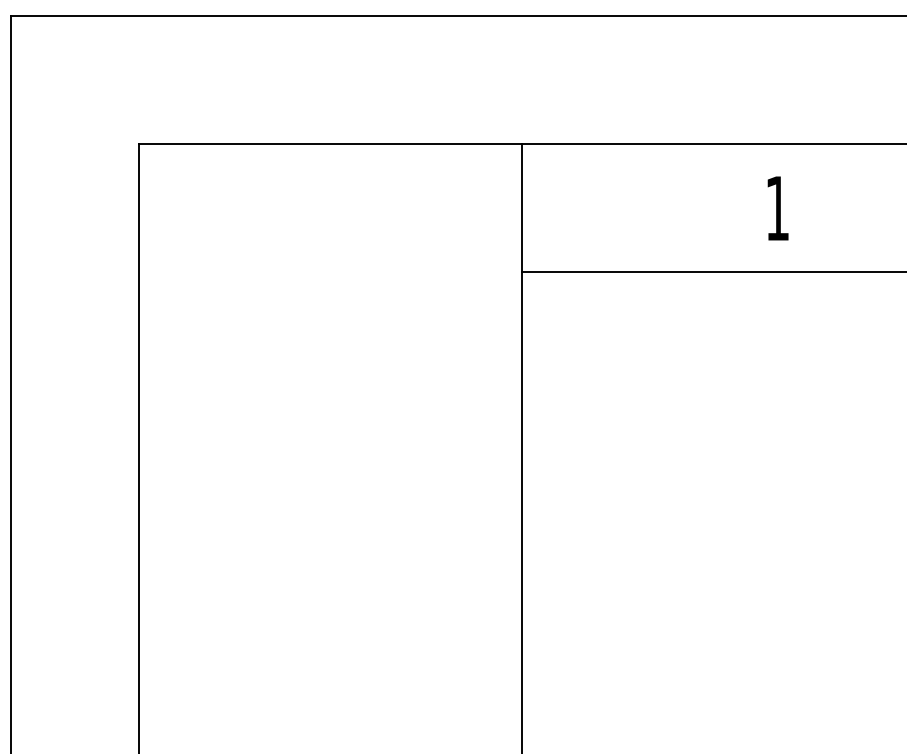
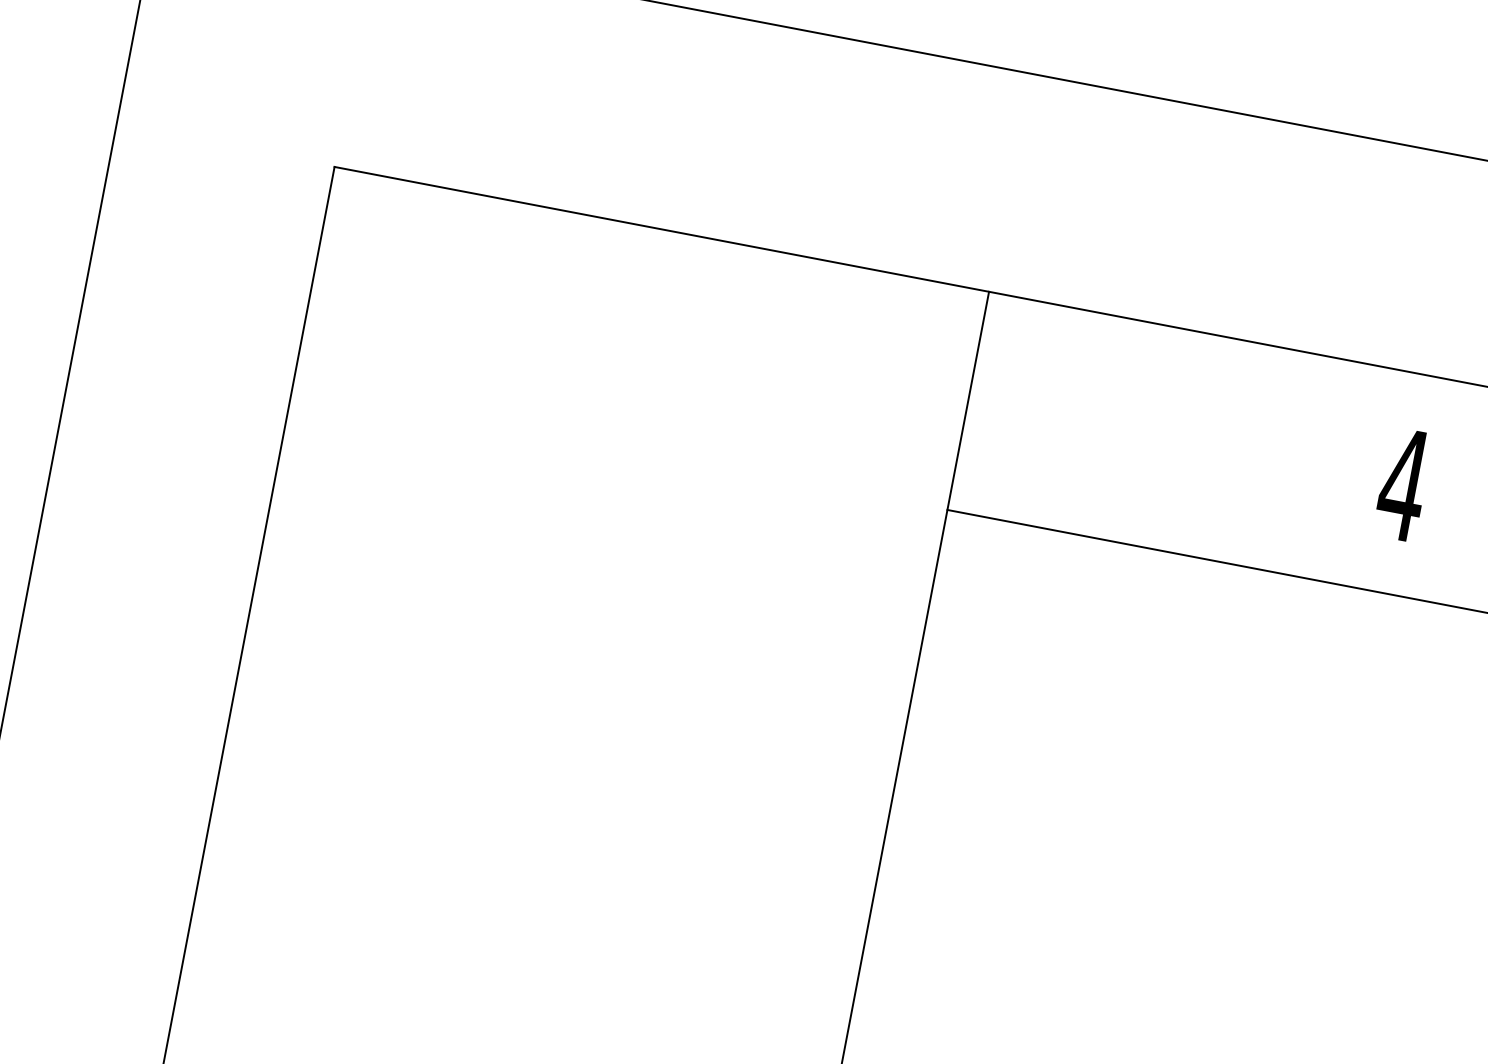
text: (777, 208) -> (1403, 484), 1 -> 4

